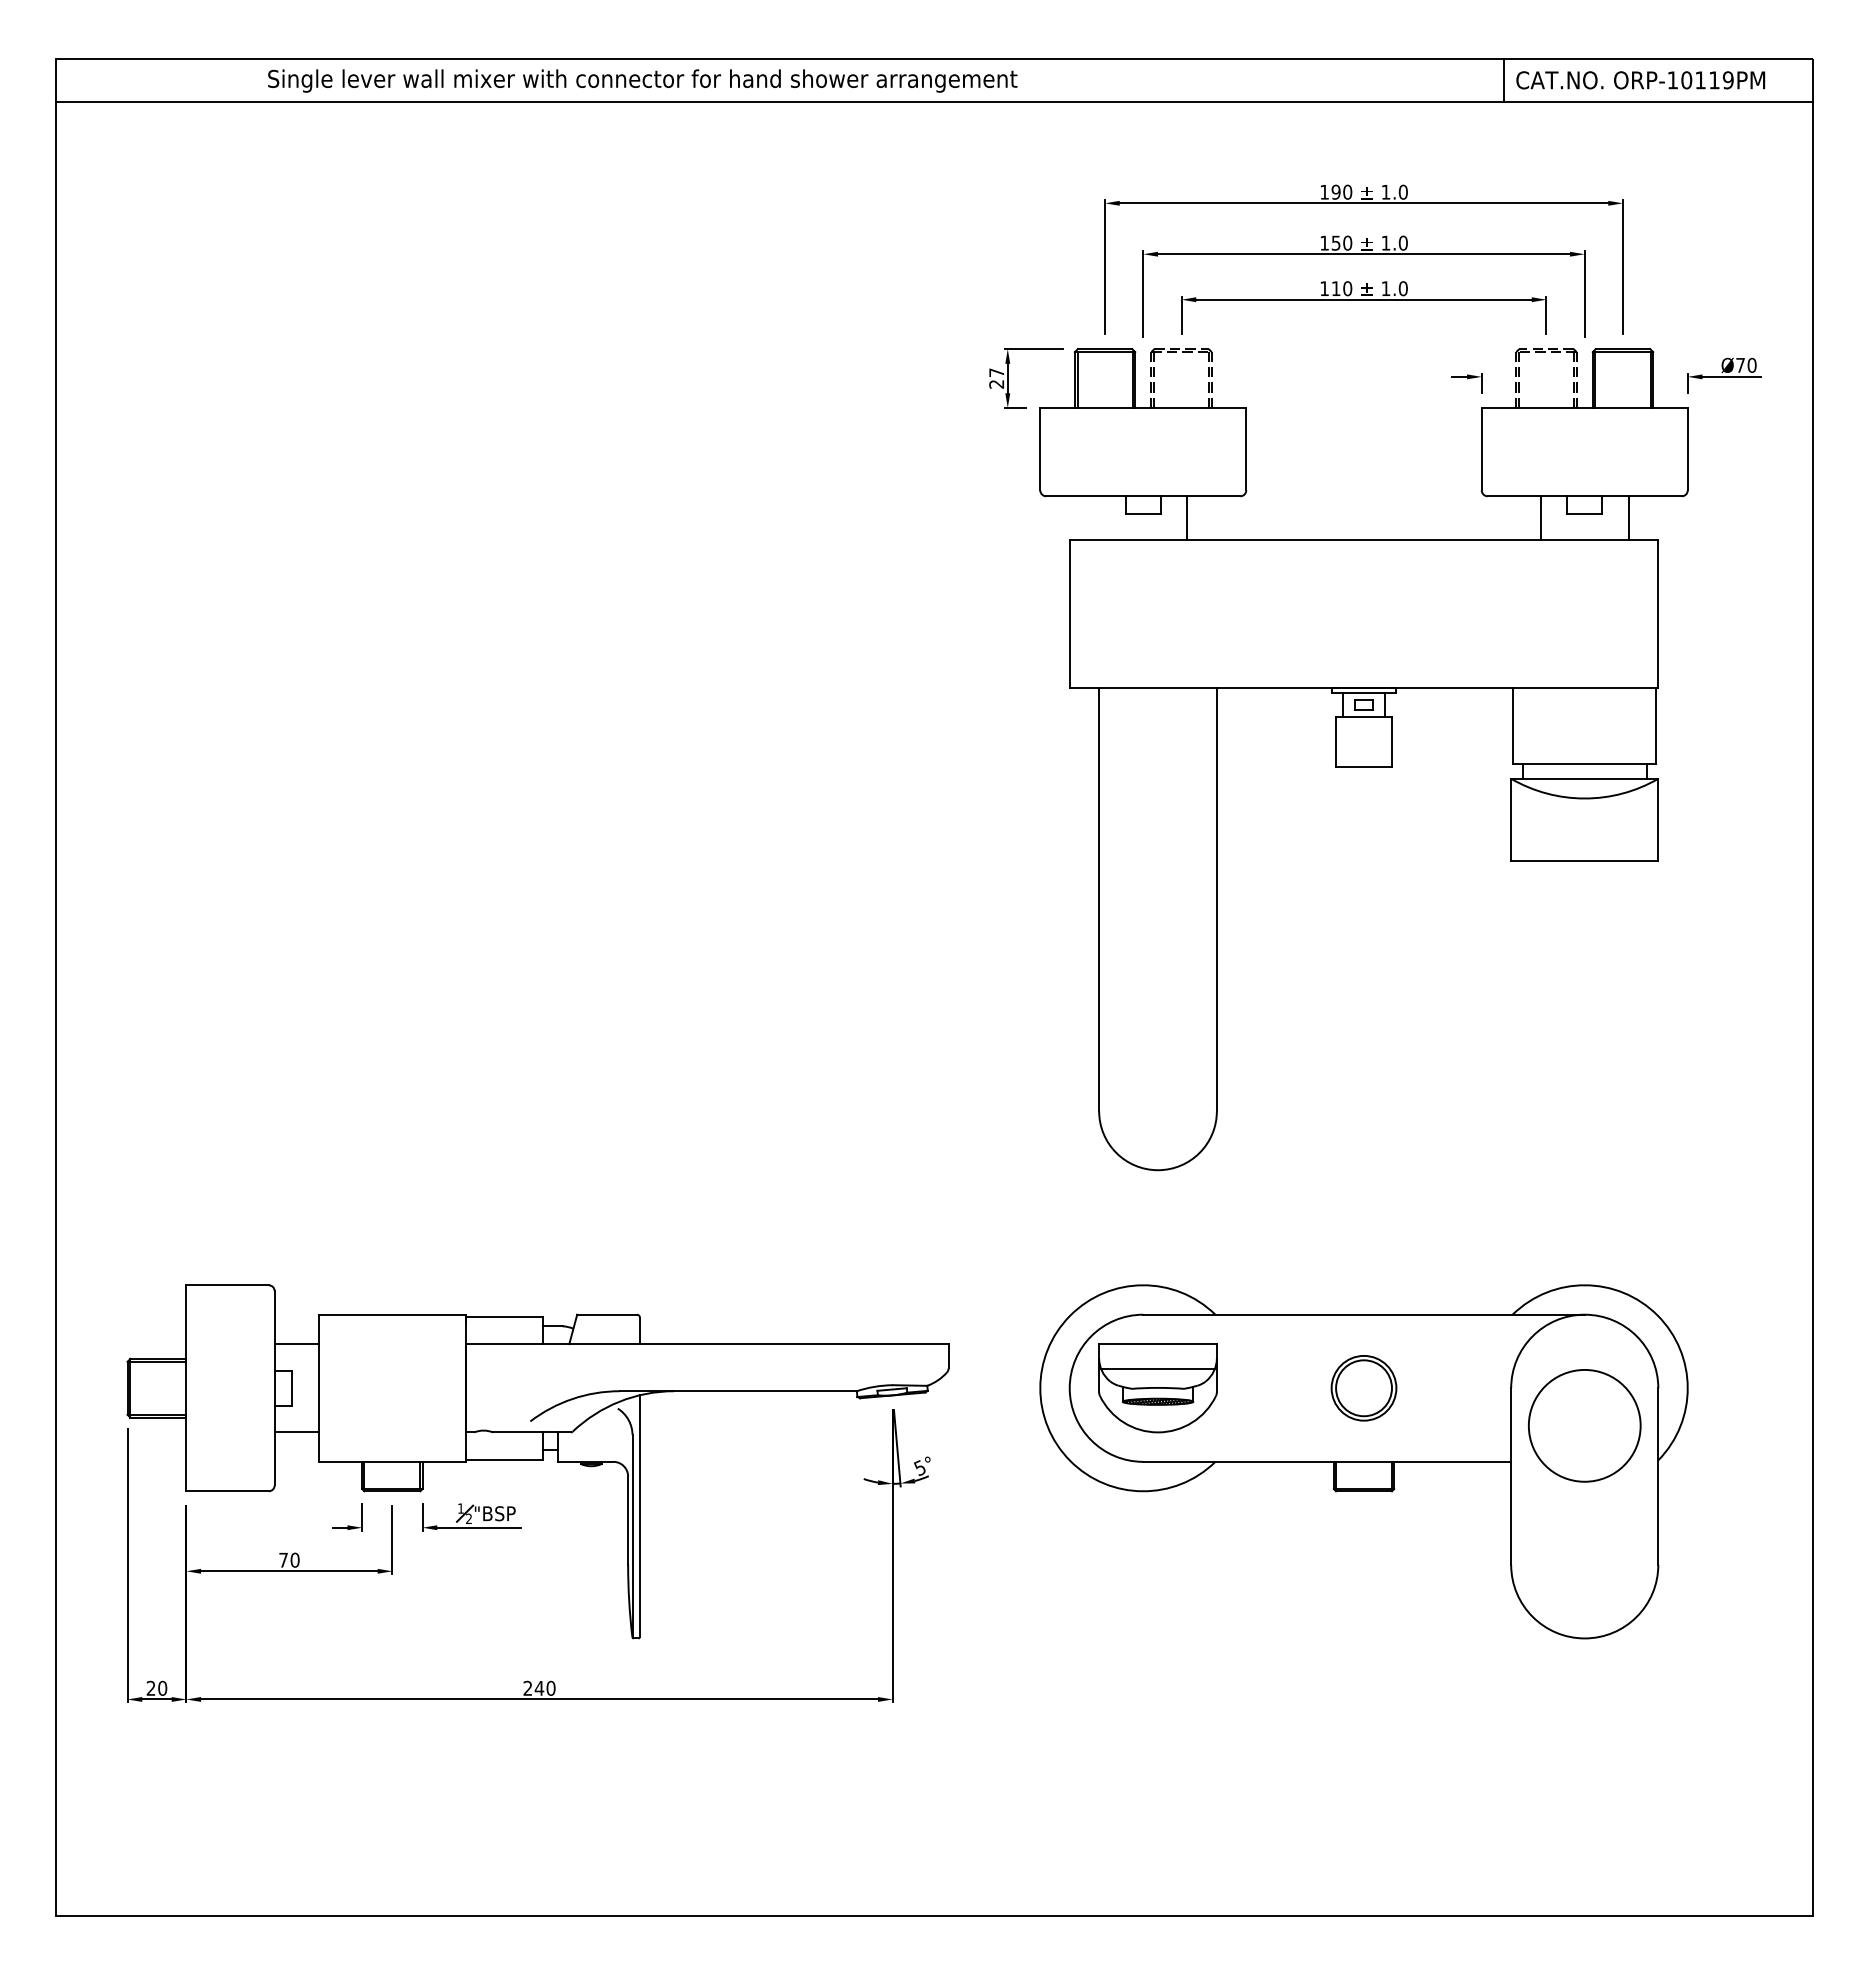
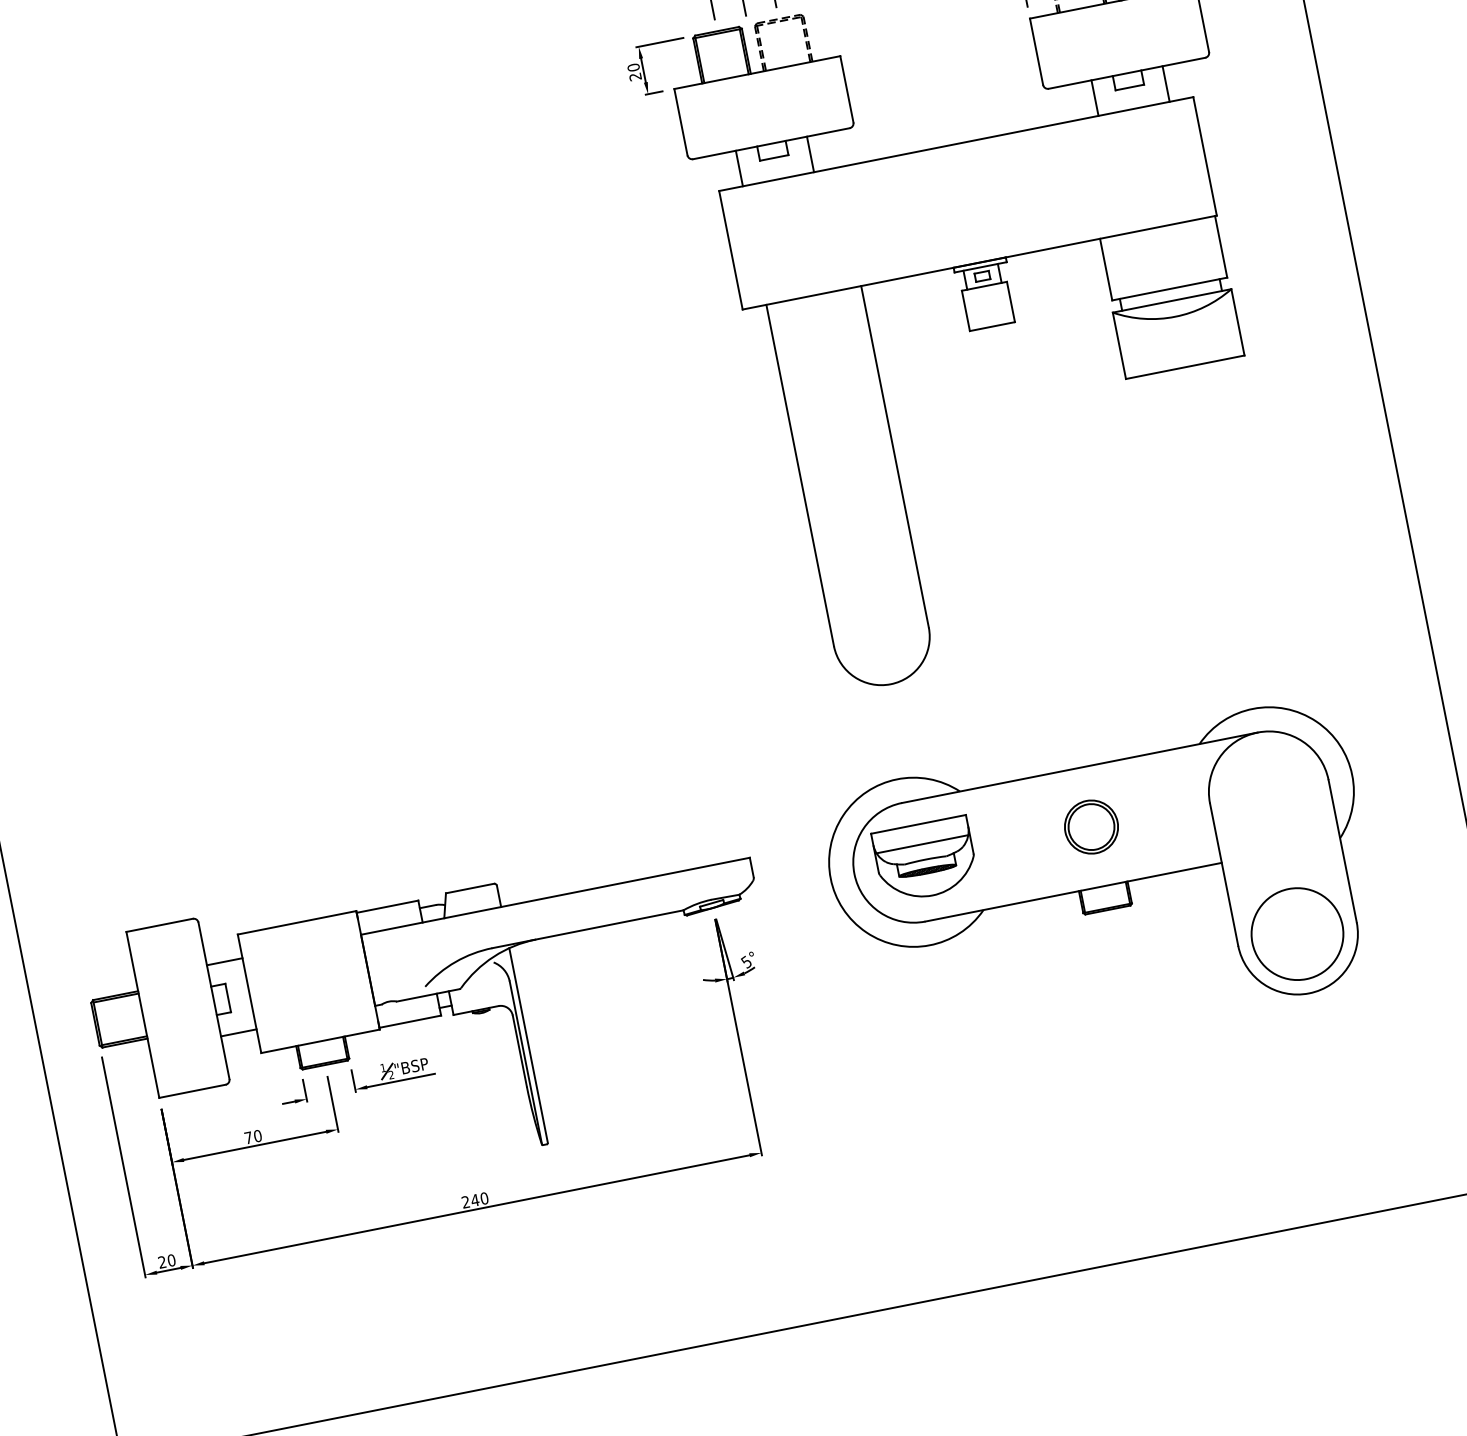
text: (996, 372) -> (633, 67), 27 -> 20
line: (1099, 518) -> (739, 168), added
circle: (1584, 1425) -> (1297, 933), moved

